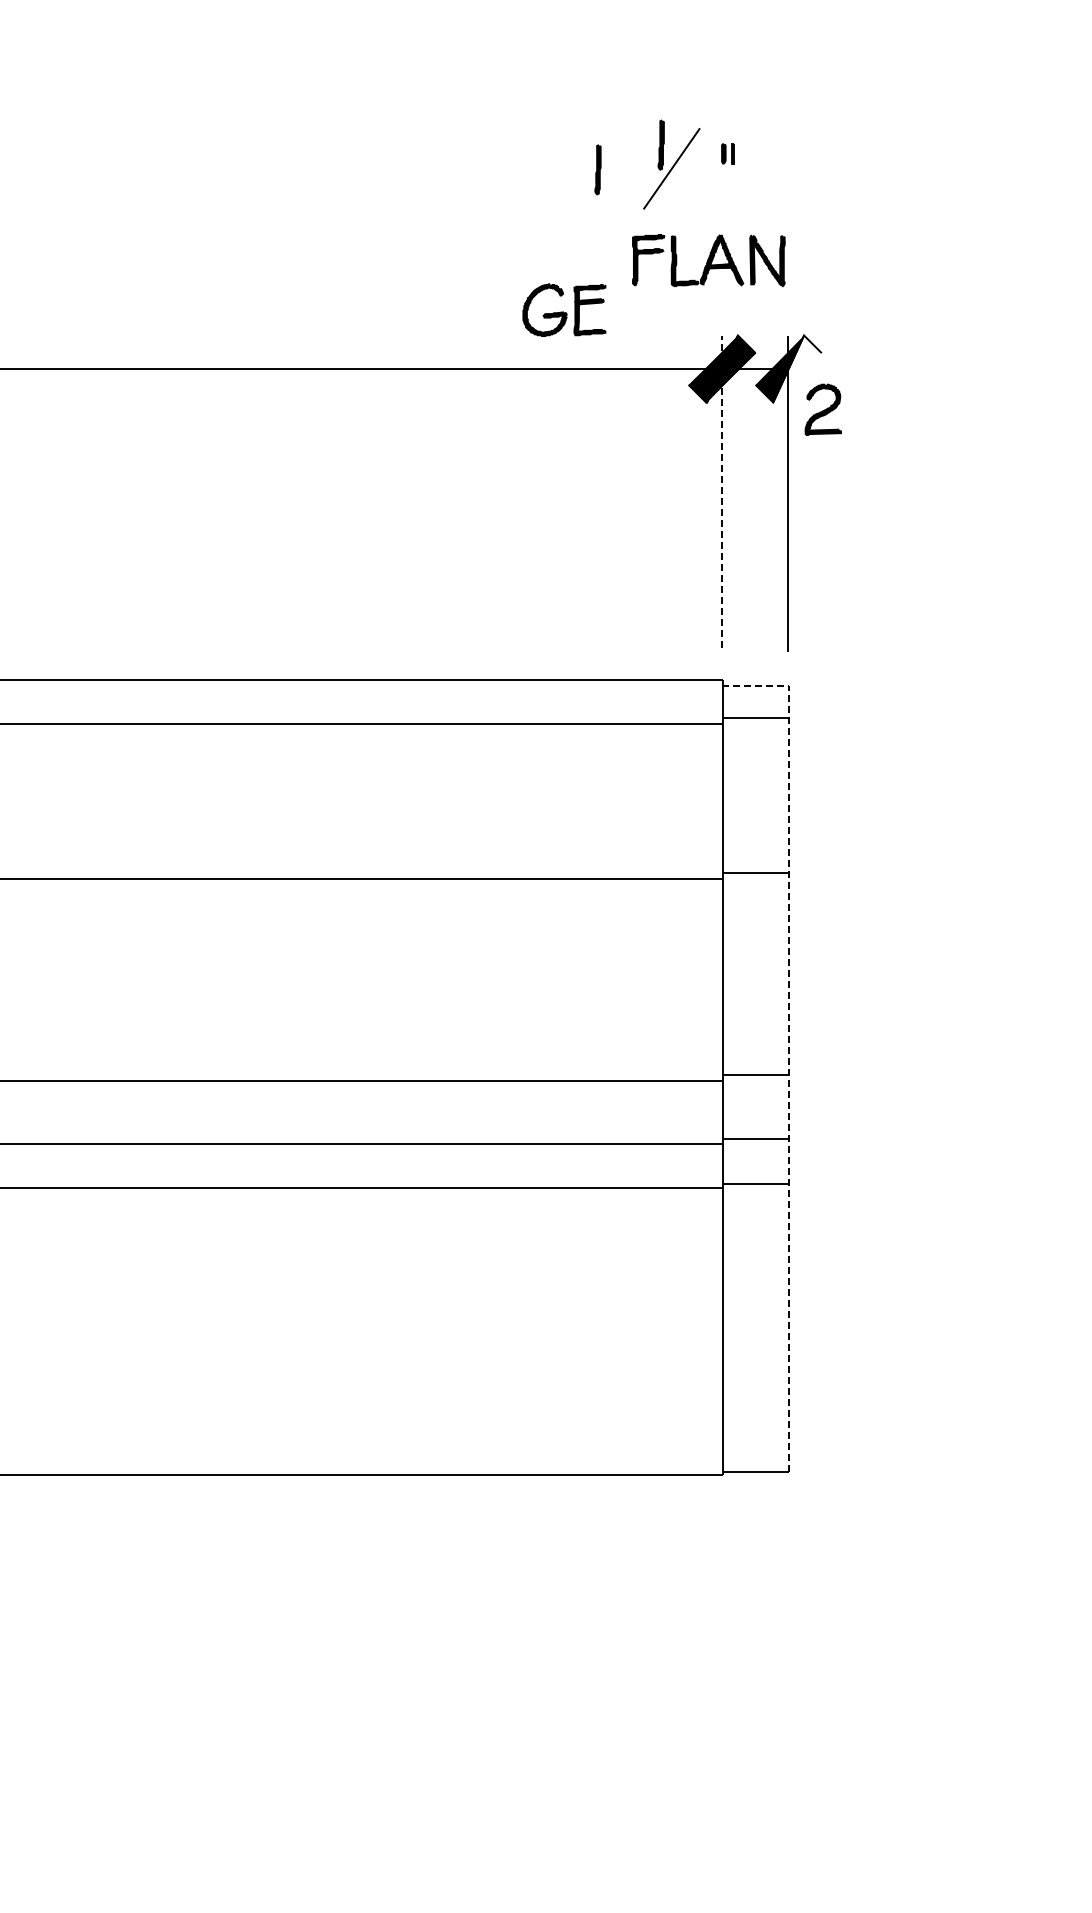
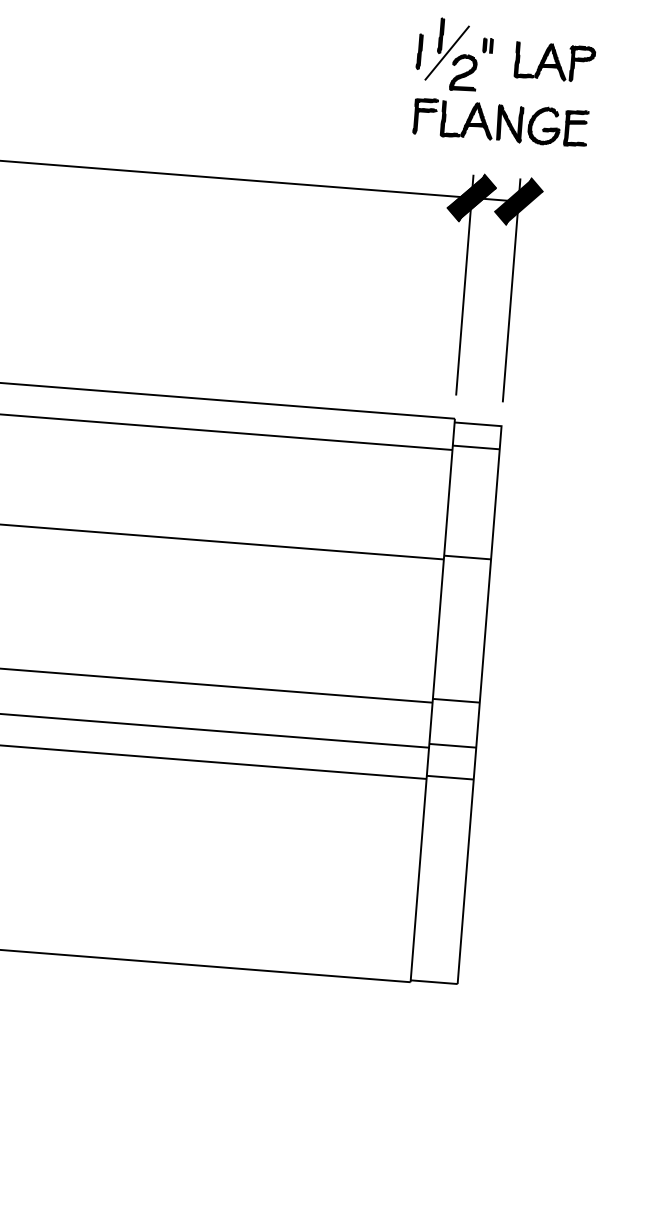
part: (597, 169) -> (419, 51), moved
part: (823, 169) -> (554, 62), added
part: (564, 309) -> (558, 126), moved
fill: (797, 368) -> (525, 201), added
part: (822, 409) -> (463, 72), moved
line: (722, 492) -> (465, 285), dashed -> solid
line: (789, 1044) -> (481, 680), dashed -> solid

